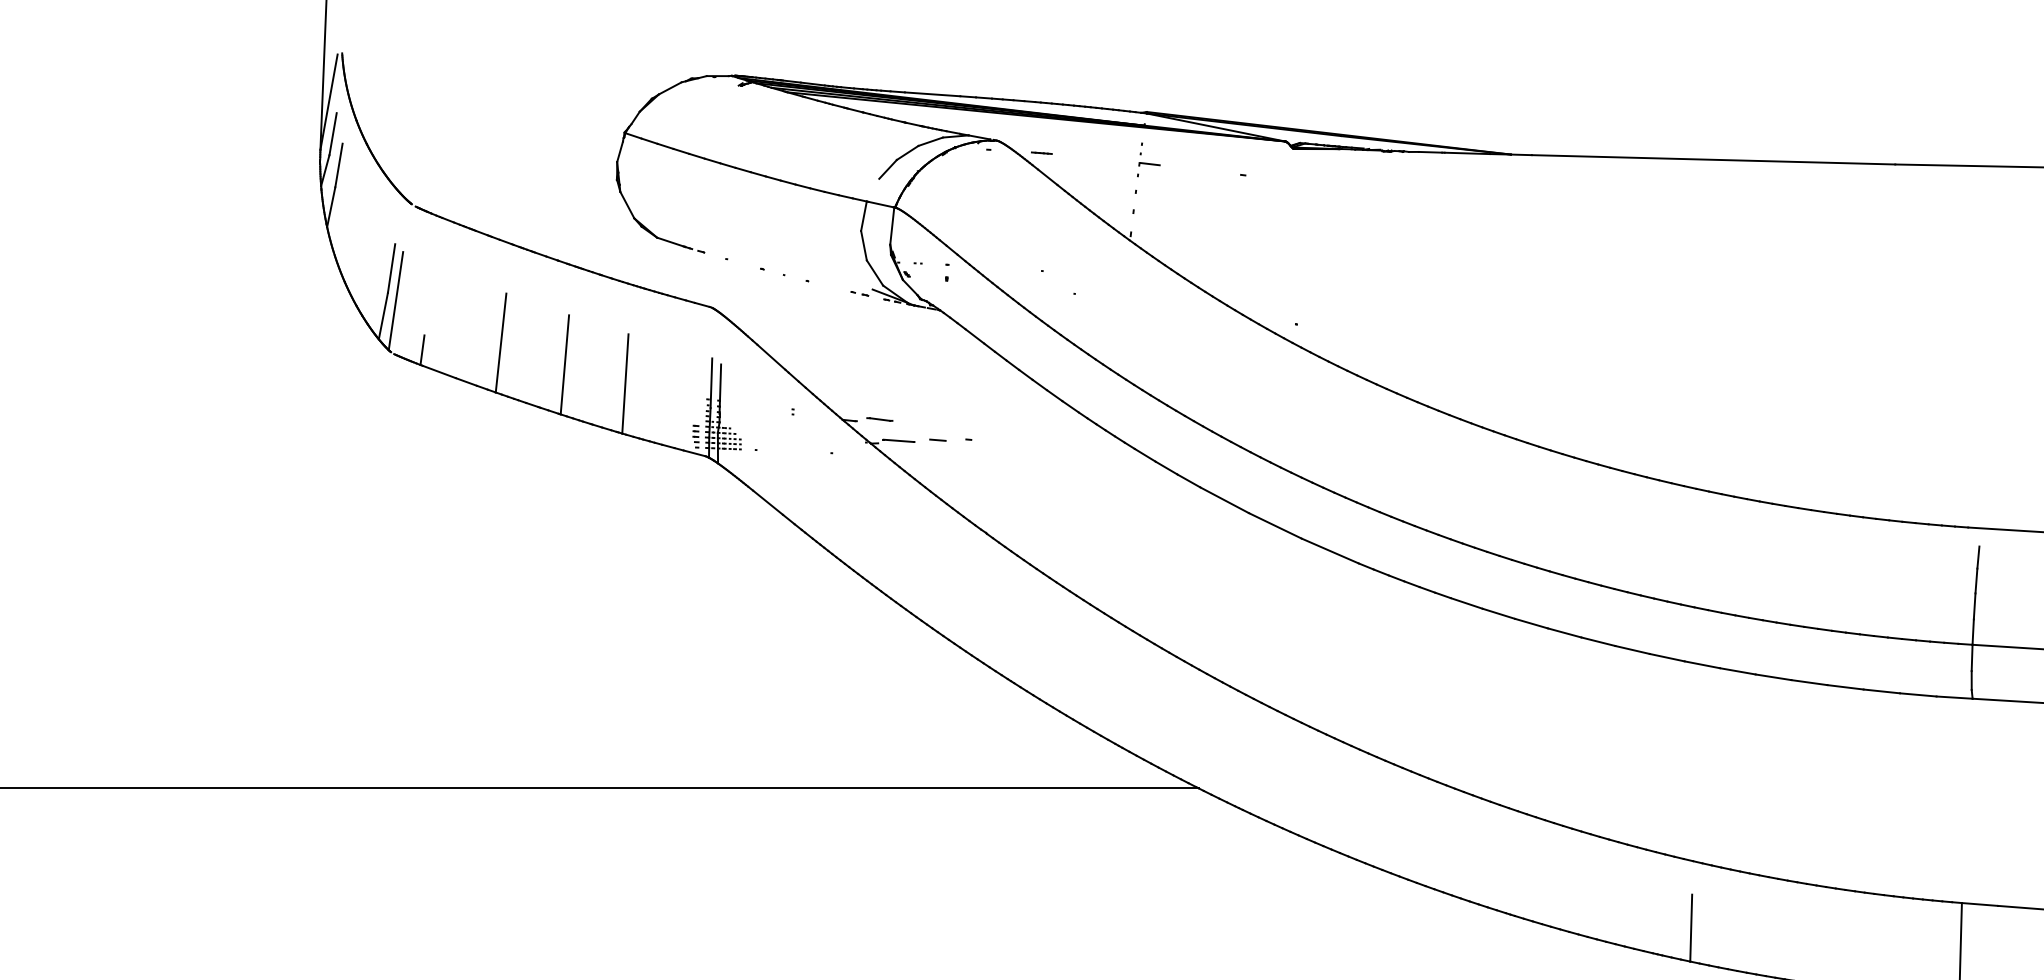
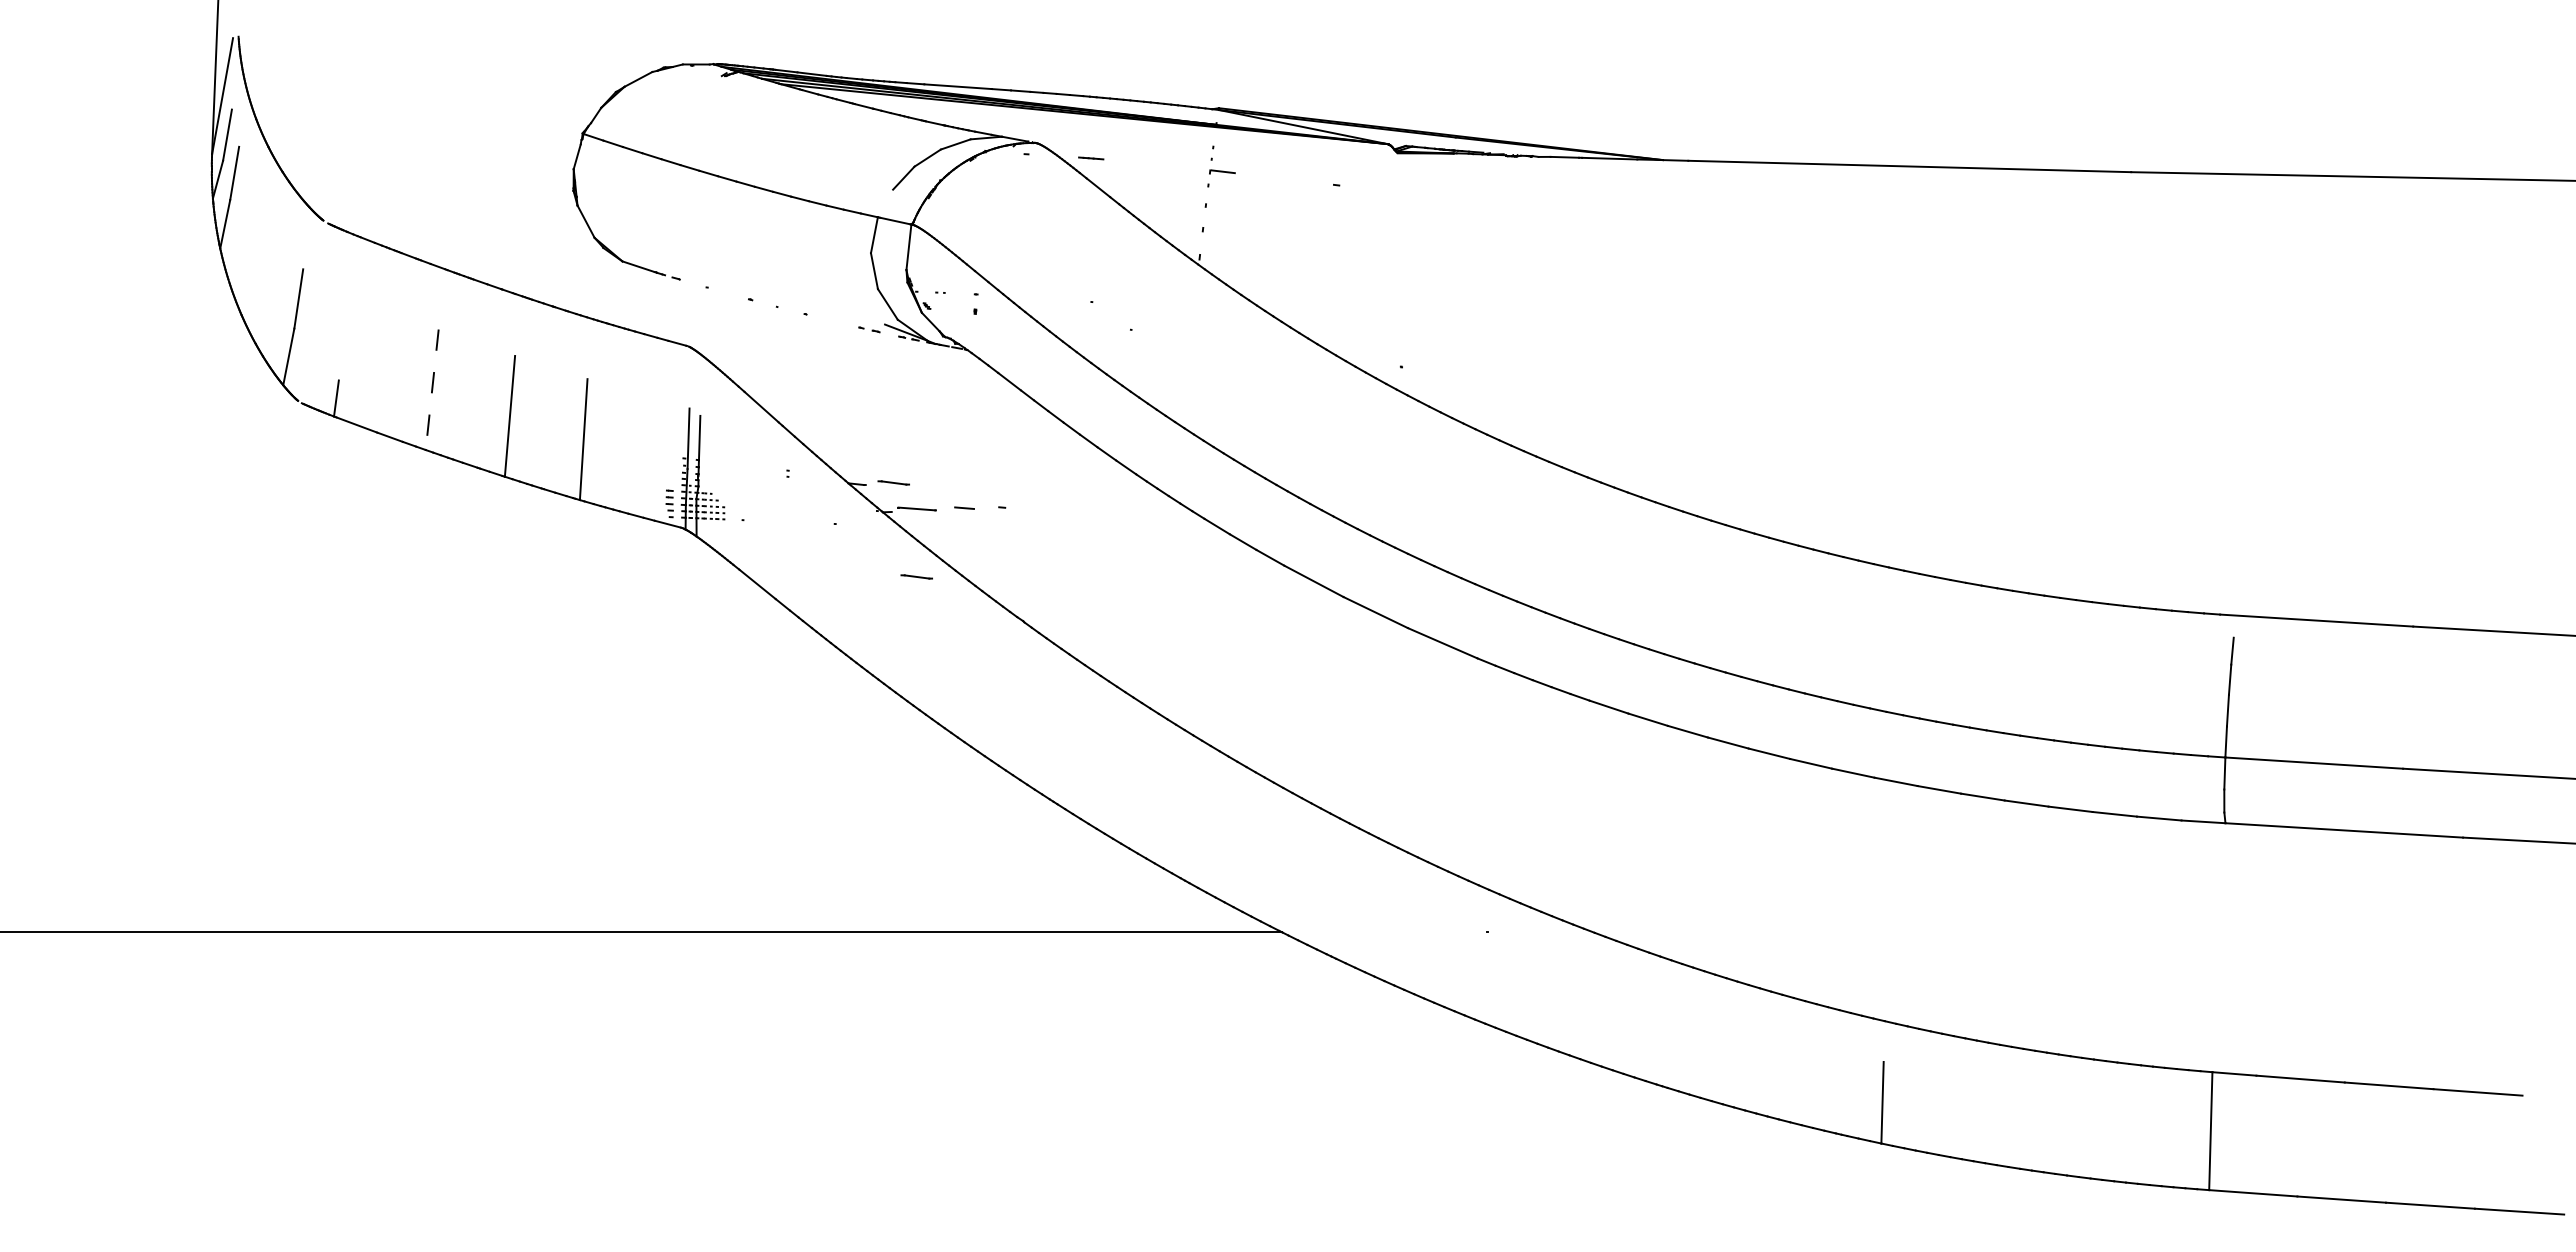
line: (395, 300) -> (303, 338), removed
line: (501, 342) -> (432, 389), solid -> dashed
line: (898, 496) -> (916, 576), added

